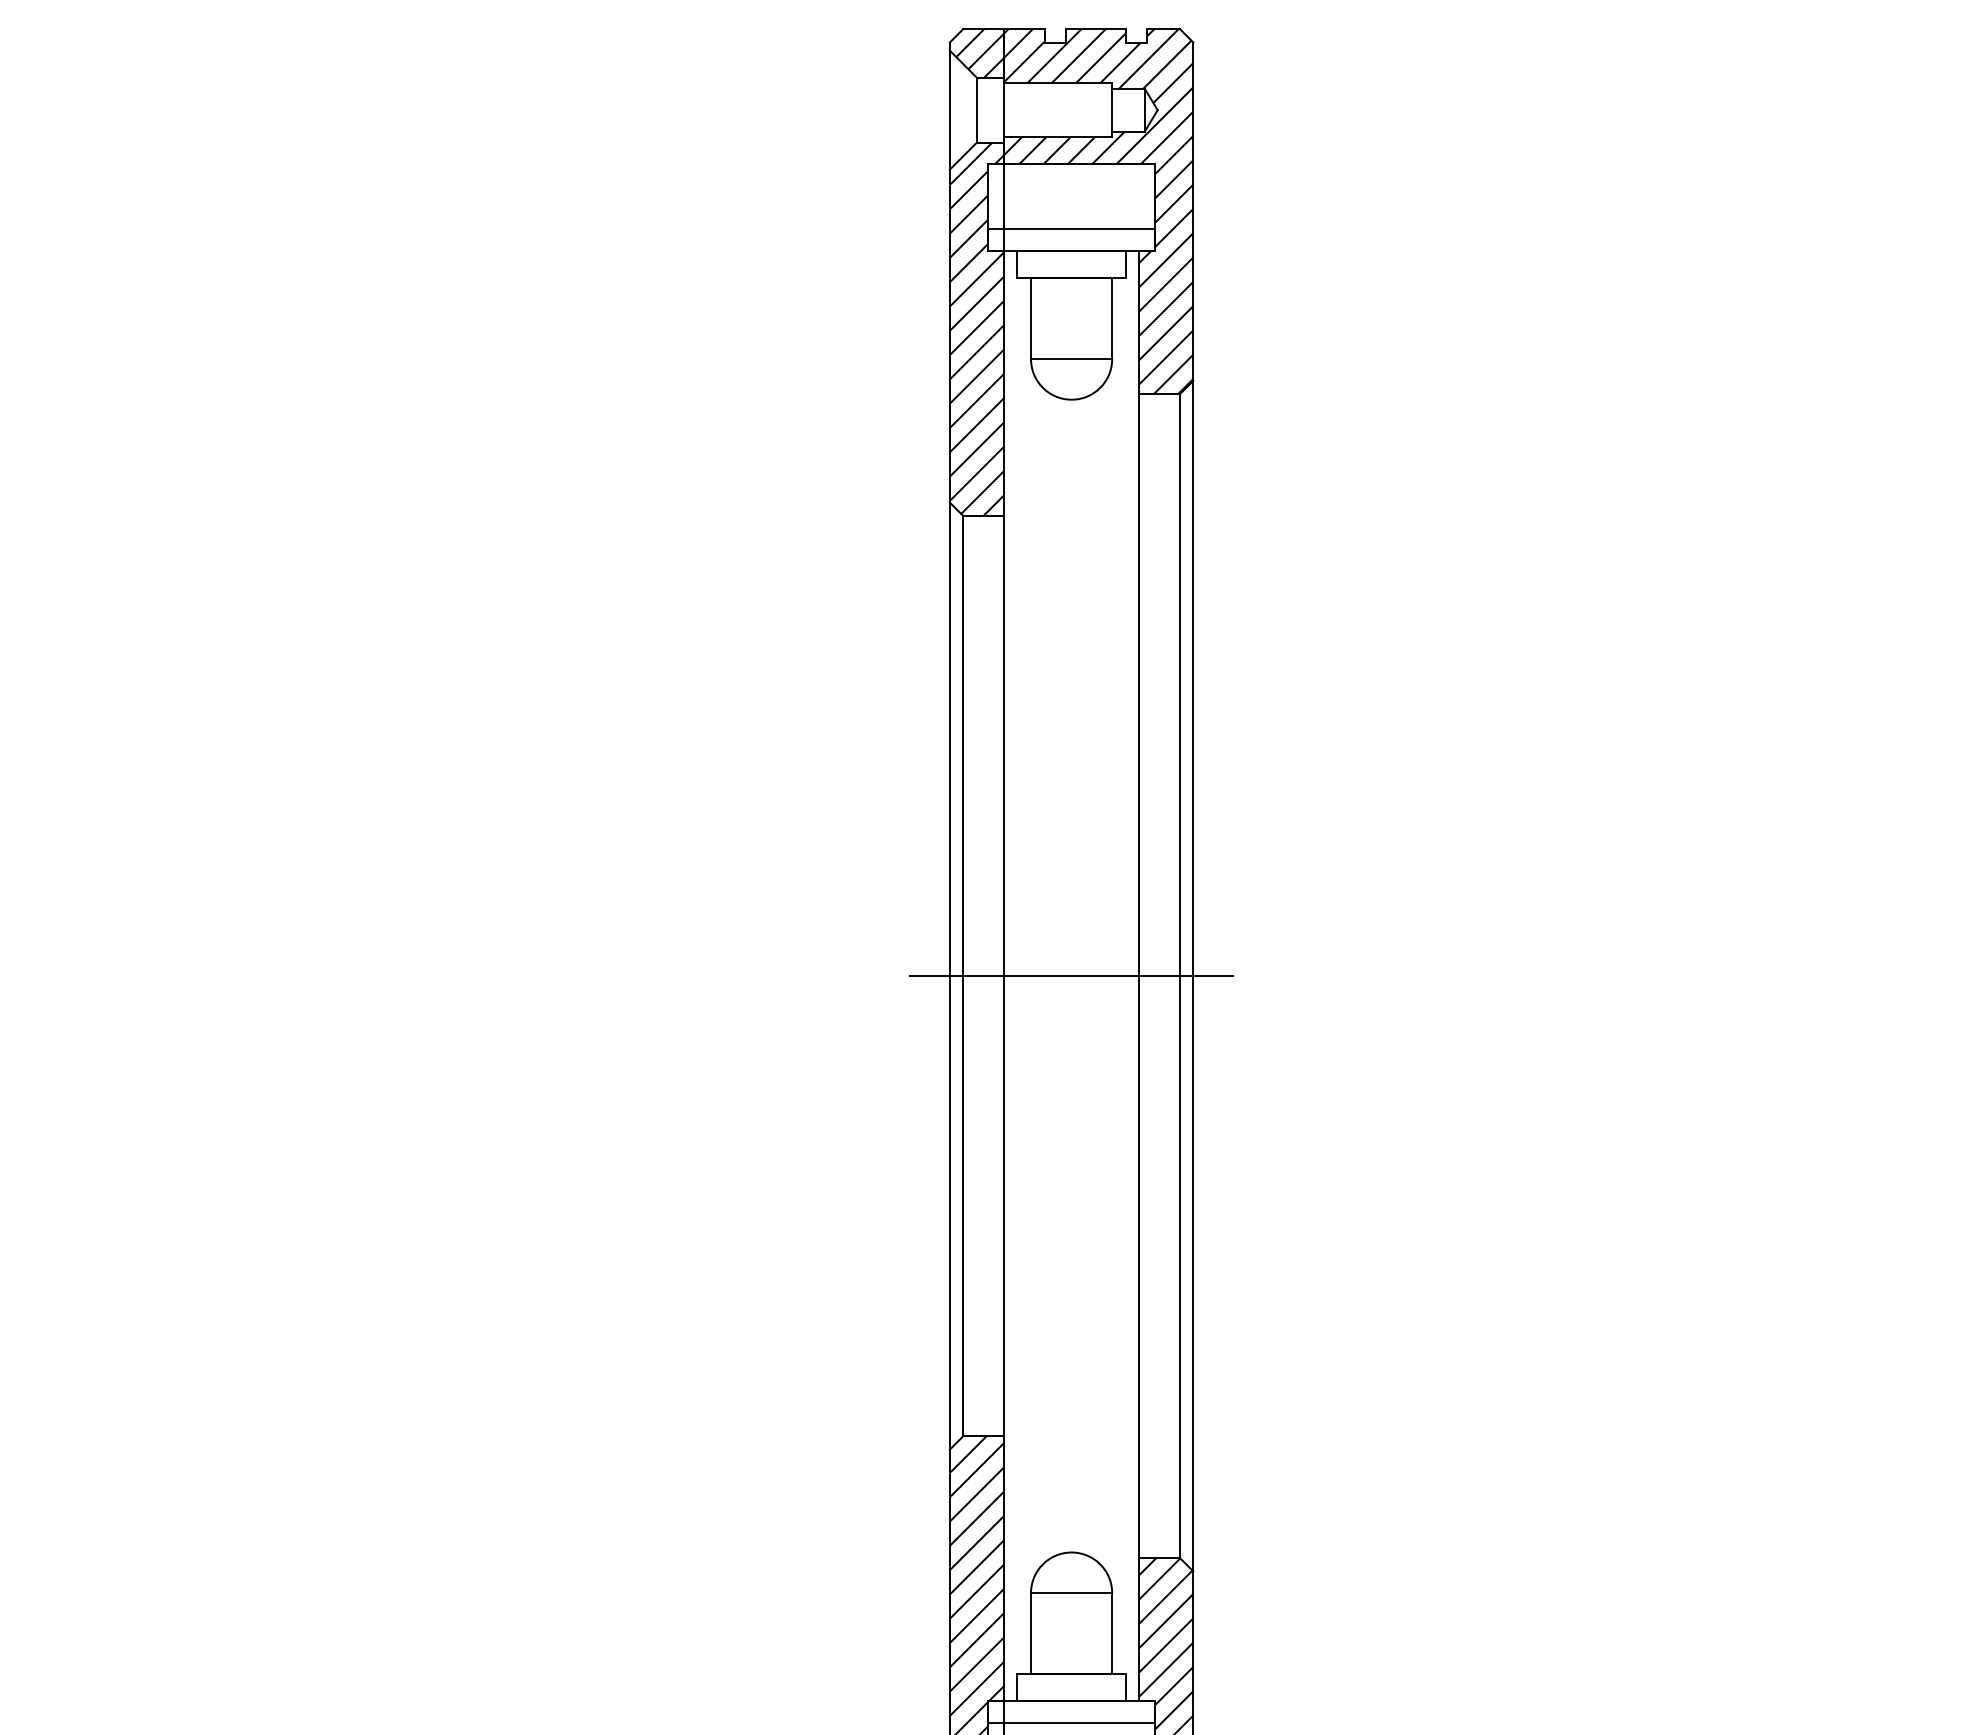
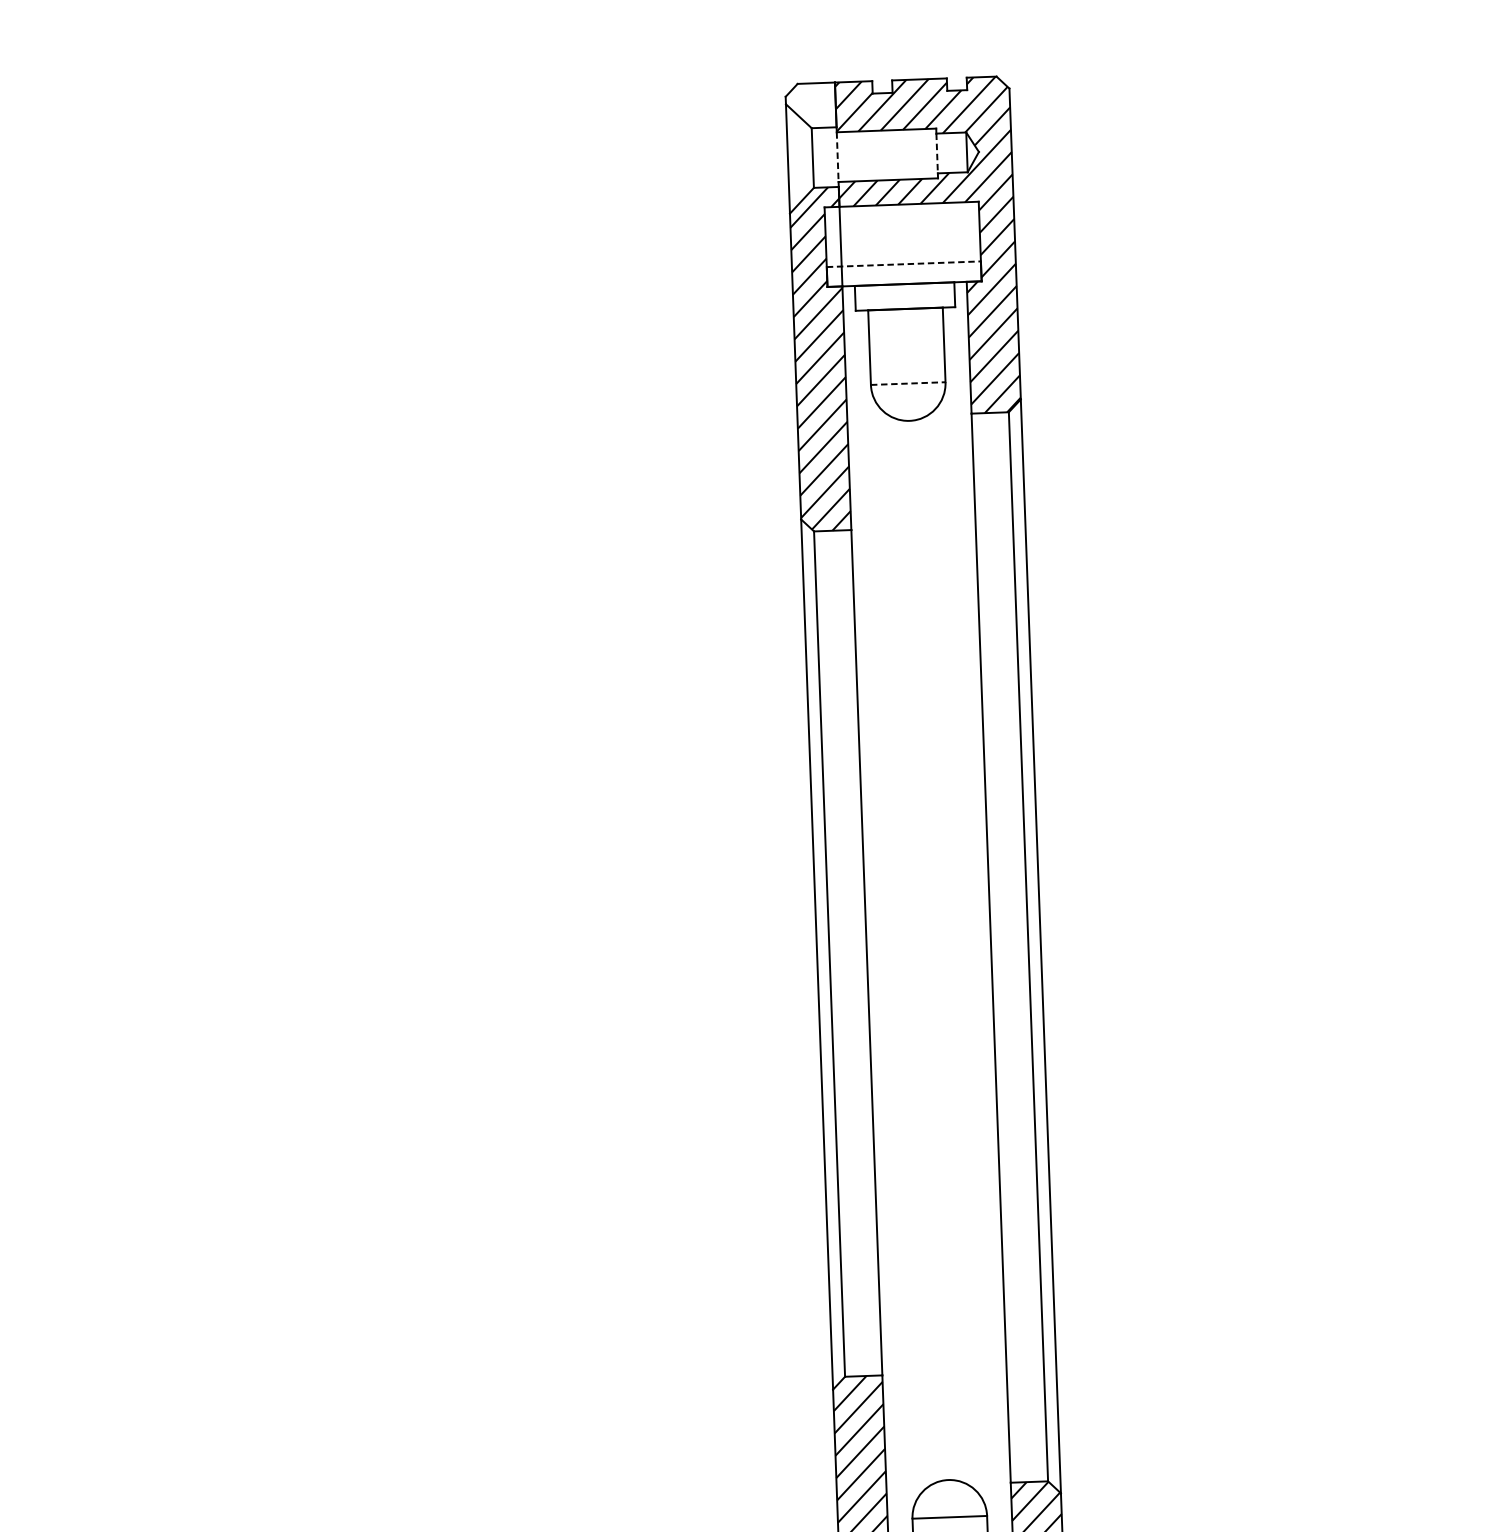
hatch: (979, 53) -> (813, 105), removed
line: (1003, 110) -> (837, 157), solid -> dashed
line: (1112, 110) -> (937, 153), solid -> dashed
line: (1071, 229) -> (903, 264), solid -> dashed
line: (1071, 359) -> (908, 383), solid -> dashed
line: (1070, 976) -> (928, 950), removed

